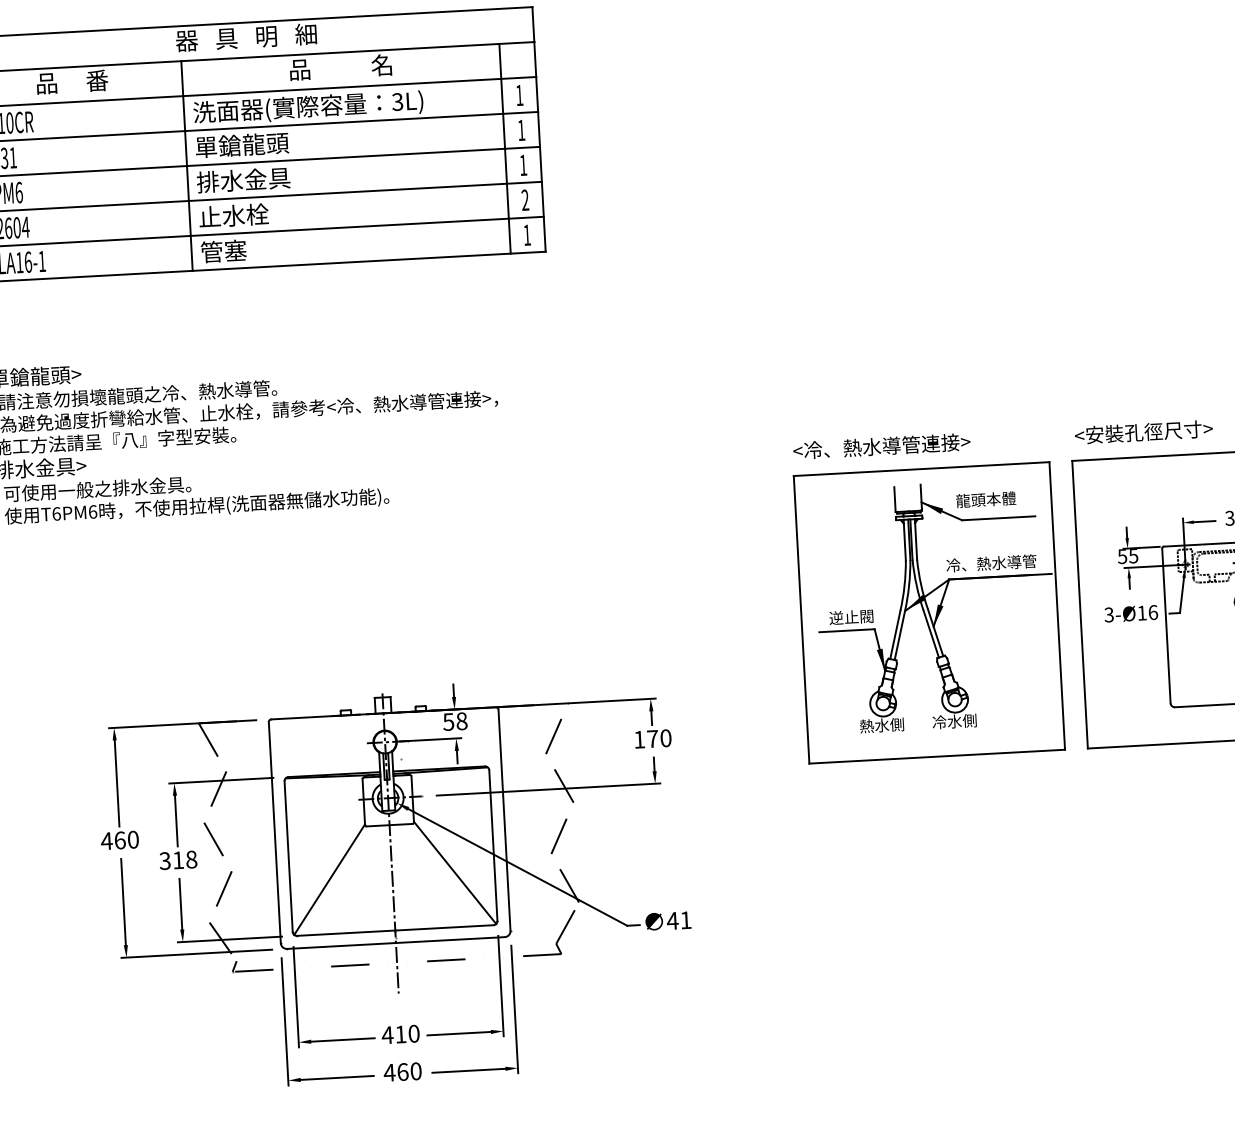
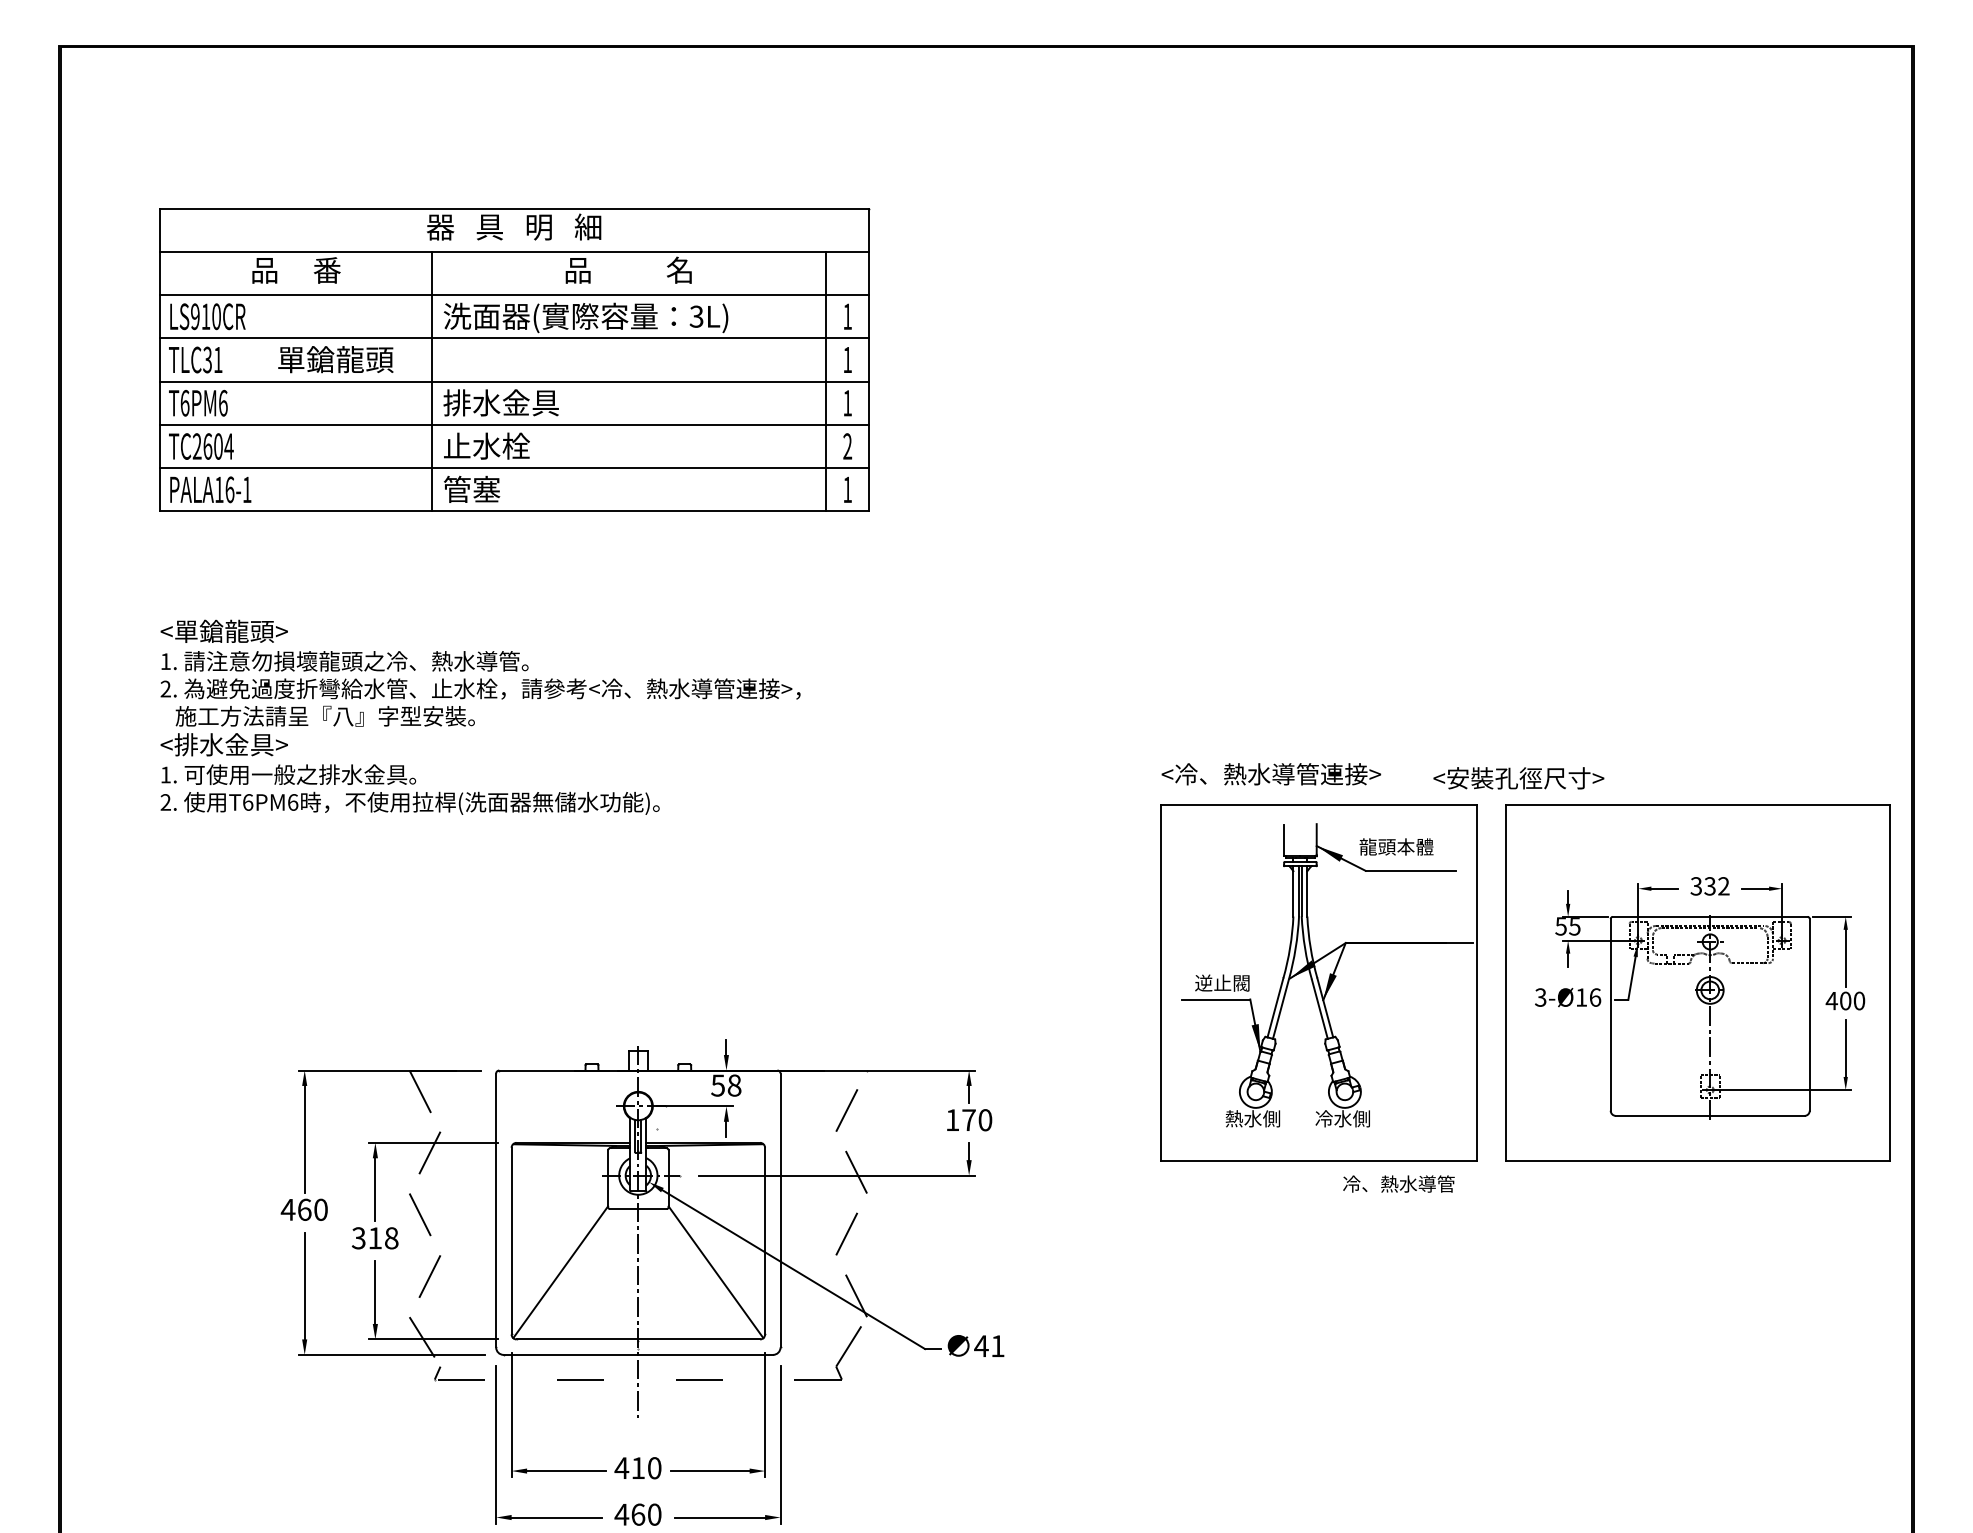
text: (241, 145) -> (335, 359), moved
text: (1143, 432) -> (1518, 778), moved
text: (991, 562) -> (1398, 1183), moved

